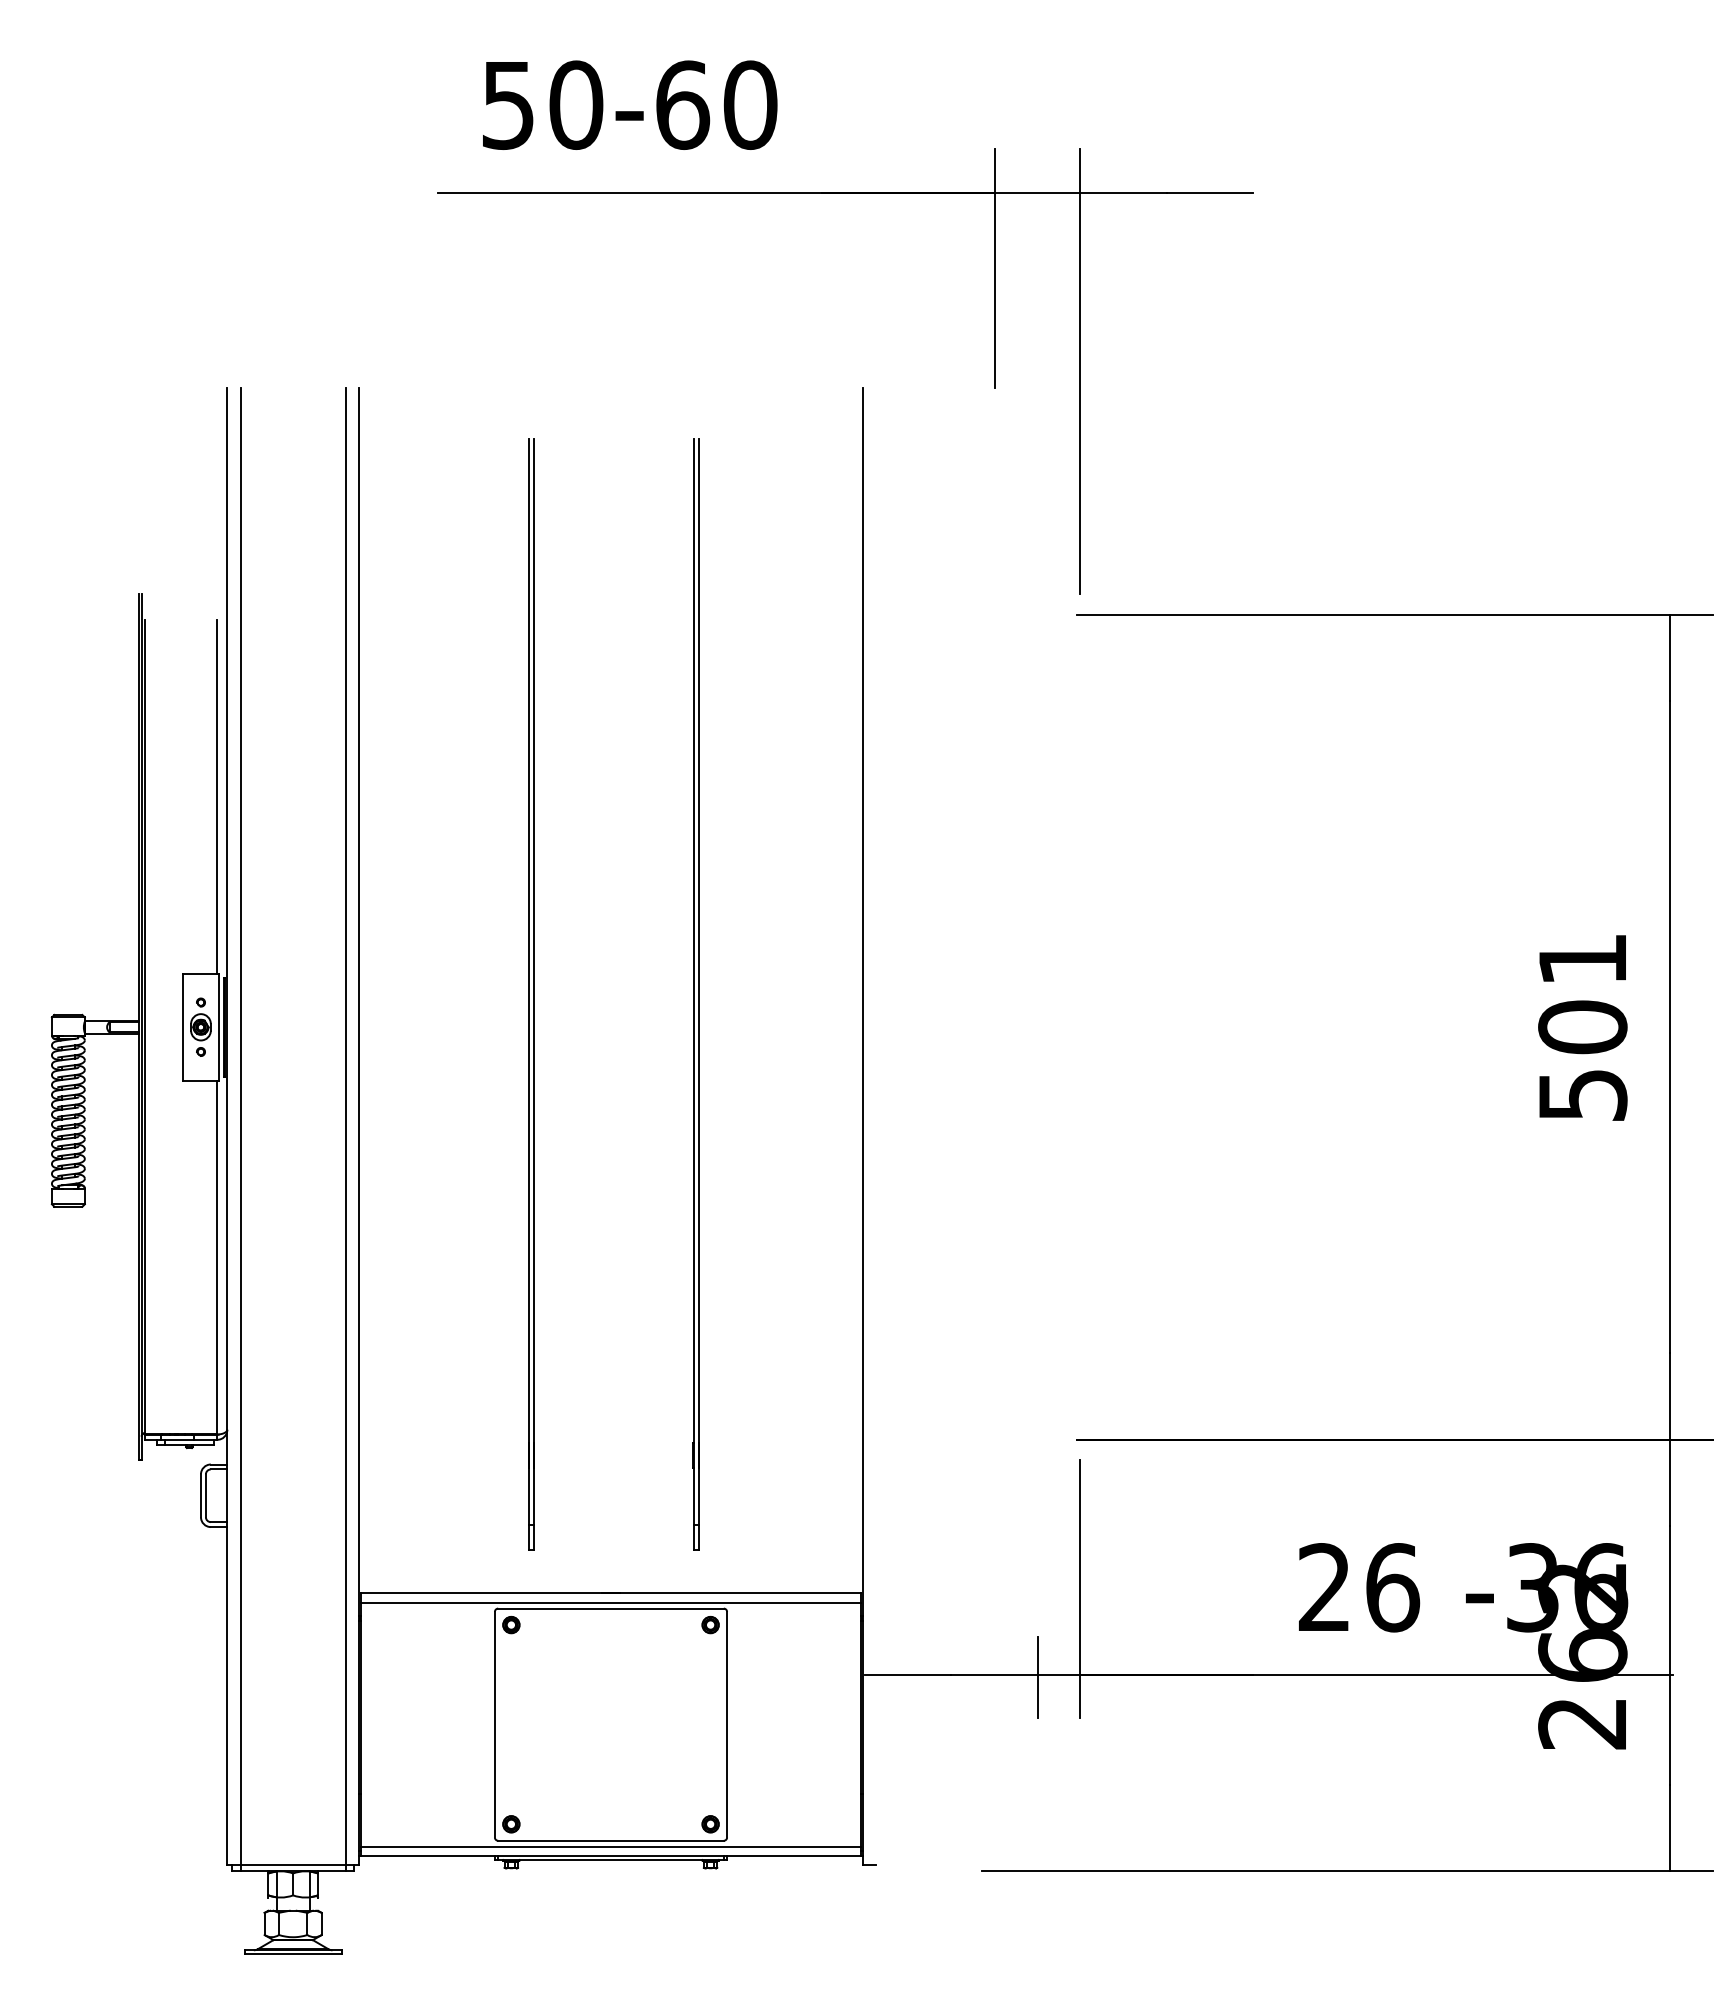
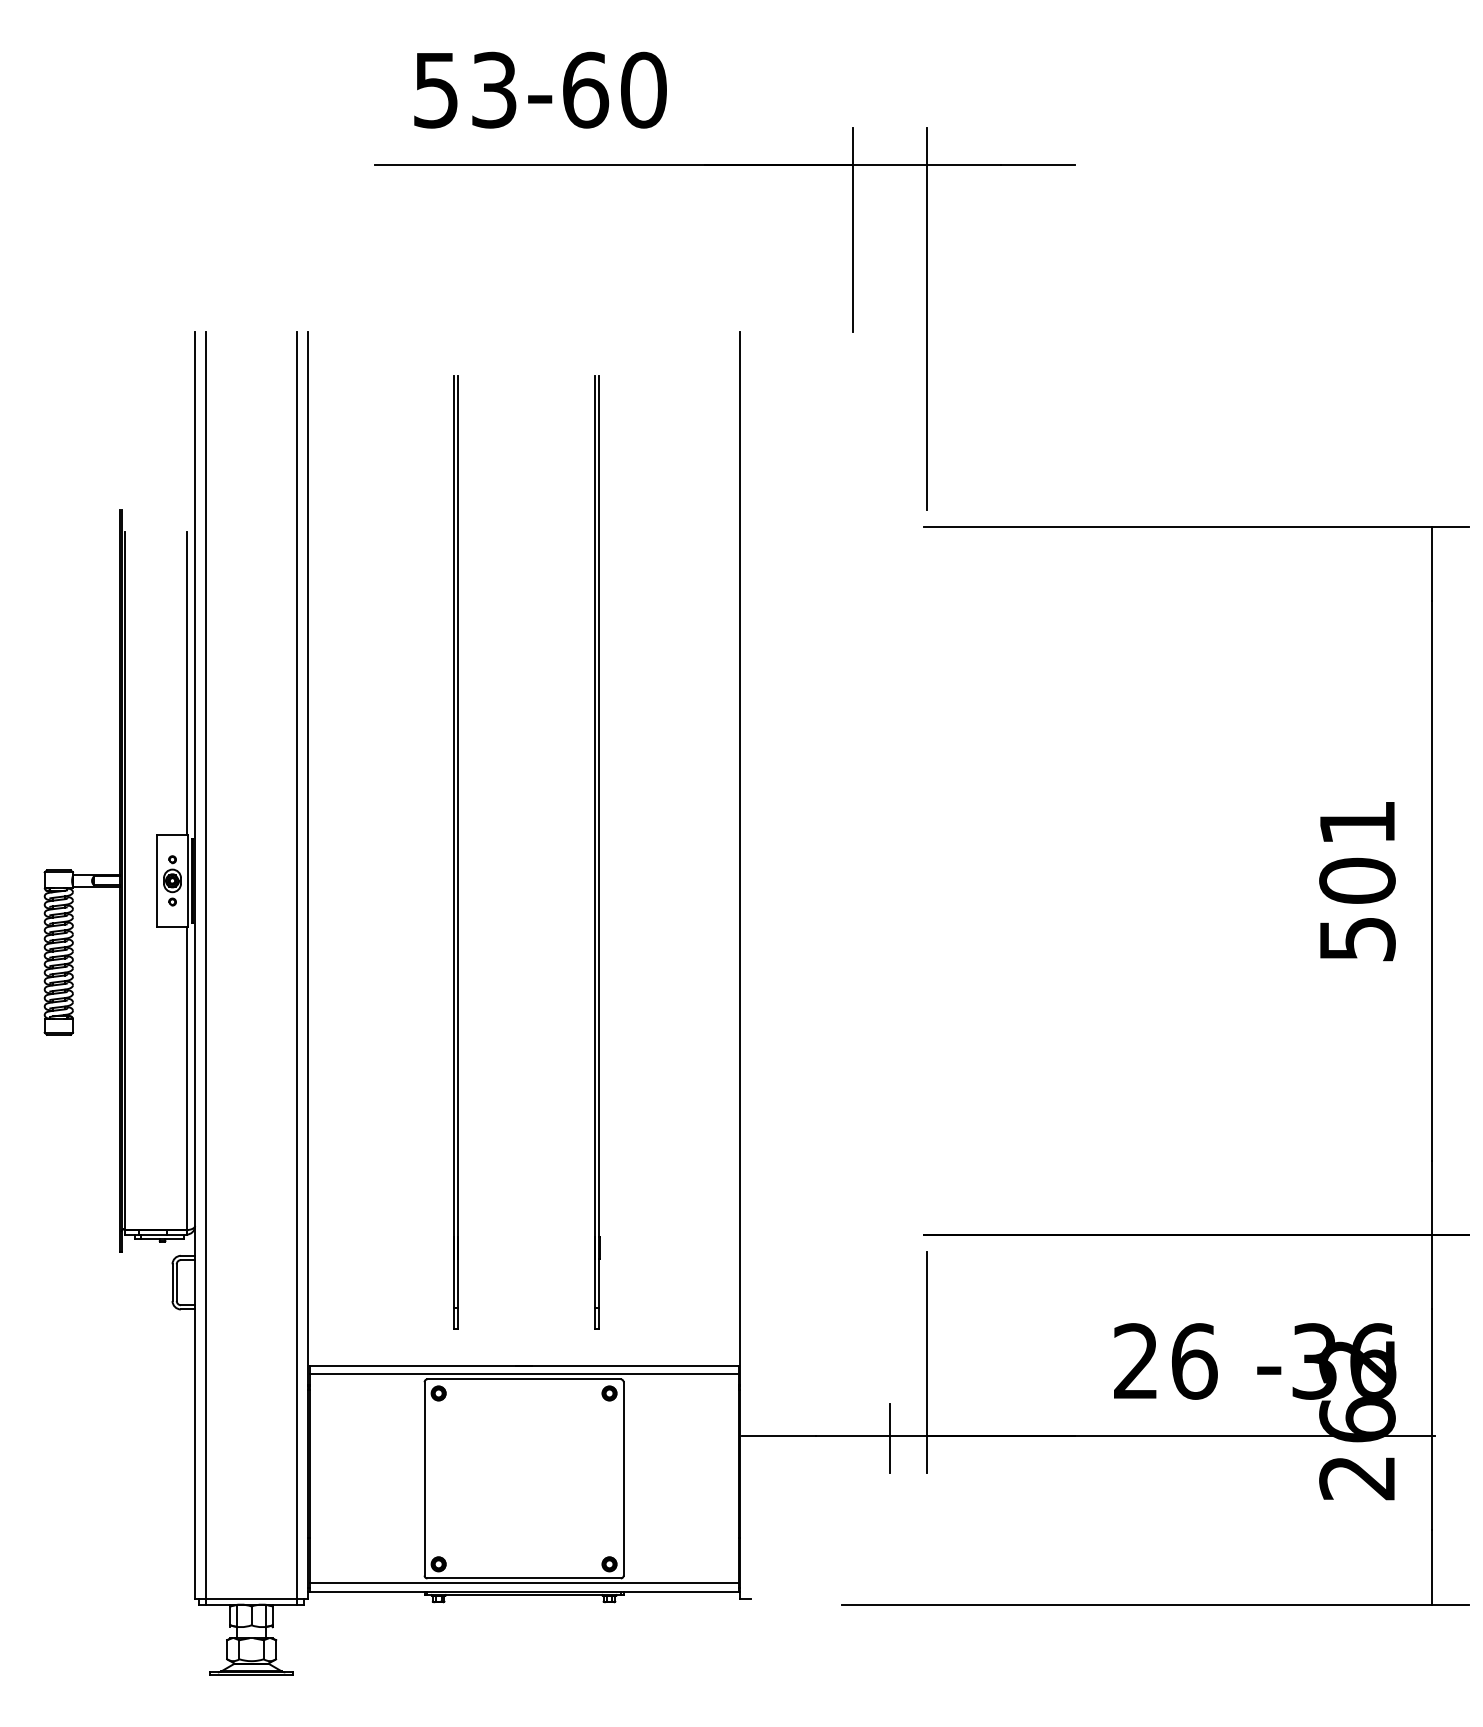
text: (576, 105) -> (494, 90), 50-60 -> 53-60

